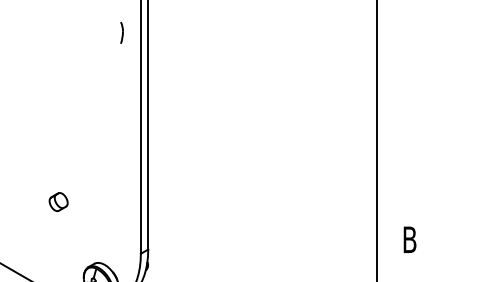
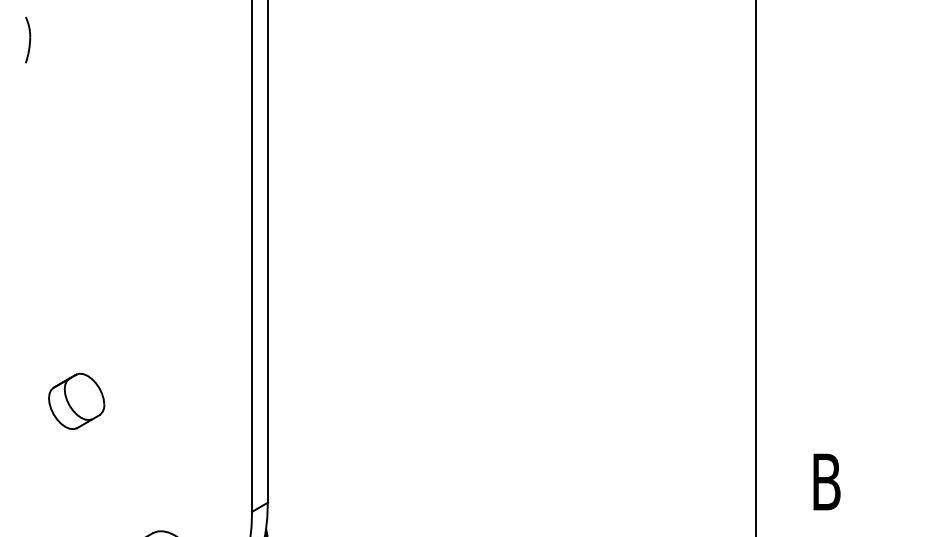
part: (121, 32) -> (27, 39), moved
part: (58, 201) -> (76, 400), size x1.43

